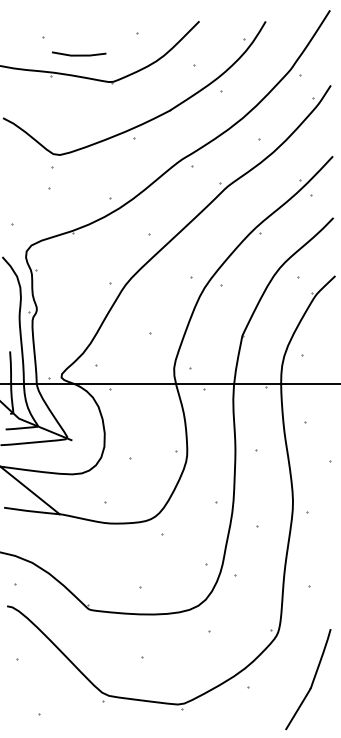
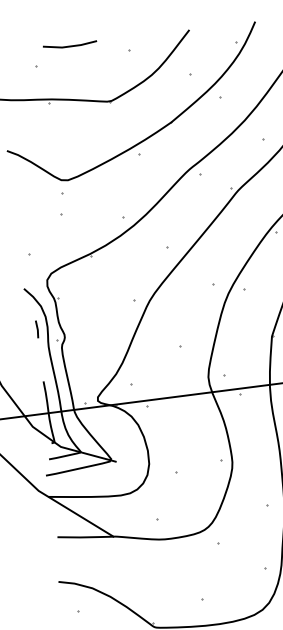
line: (79, 54) -> (70, 45), moved
line: (10, 298) -> (37, 328), added

